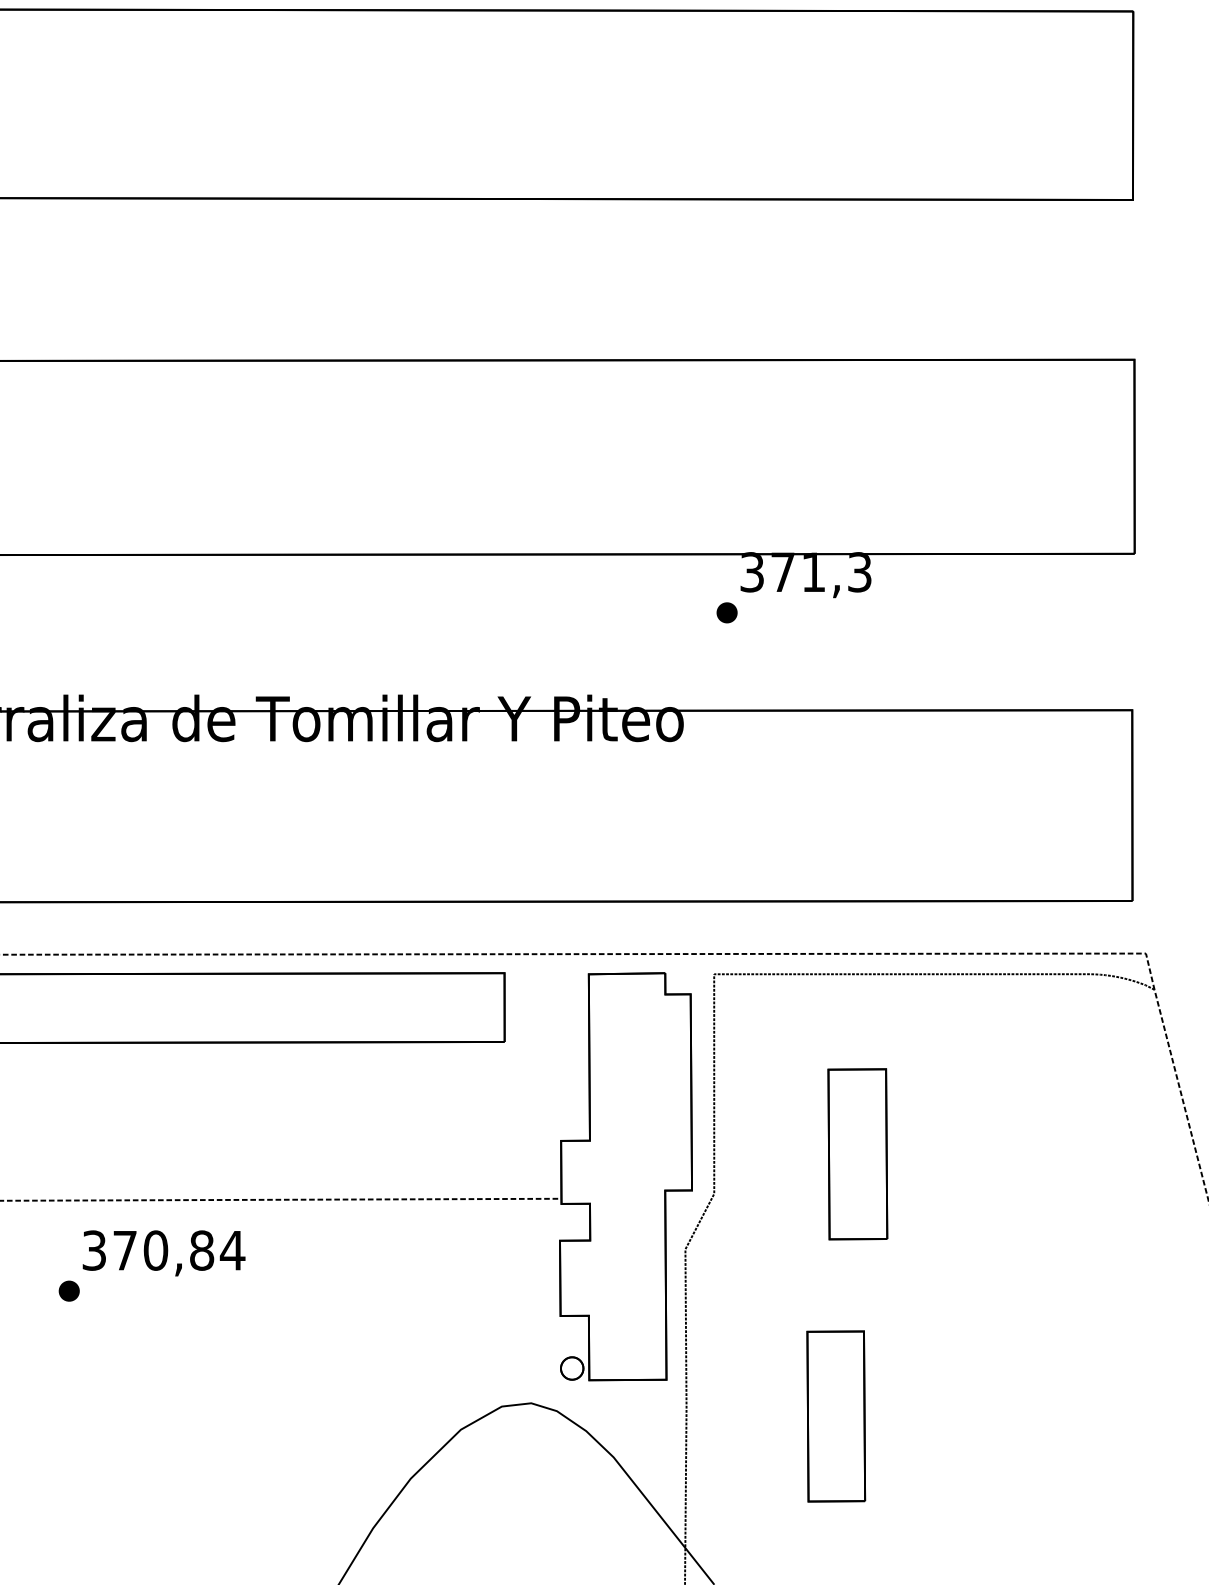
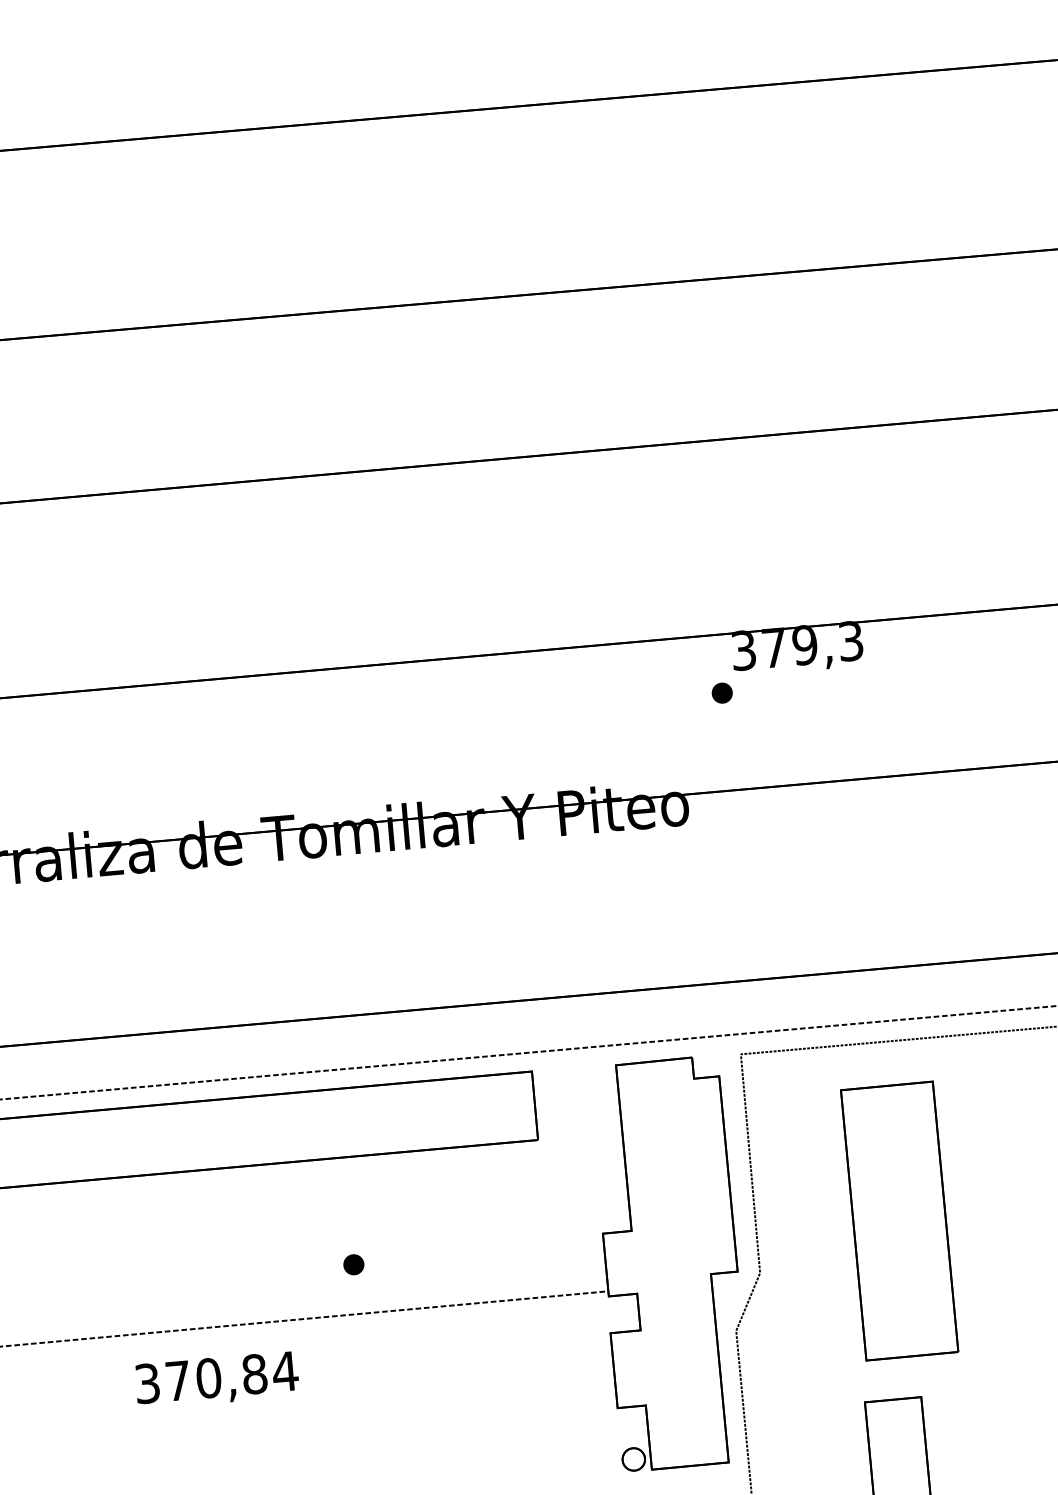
text: (813, 572) -> (804, 645), 371,3 -> 379,3
part: (857, 1154) -> (899, 1221), size x1.6
part: (68, 1290) -> (353, 1264), moved

